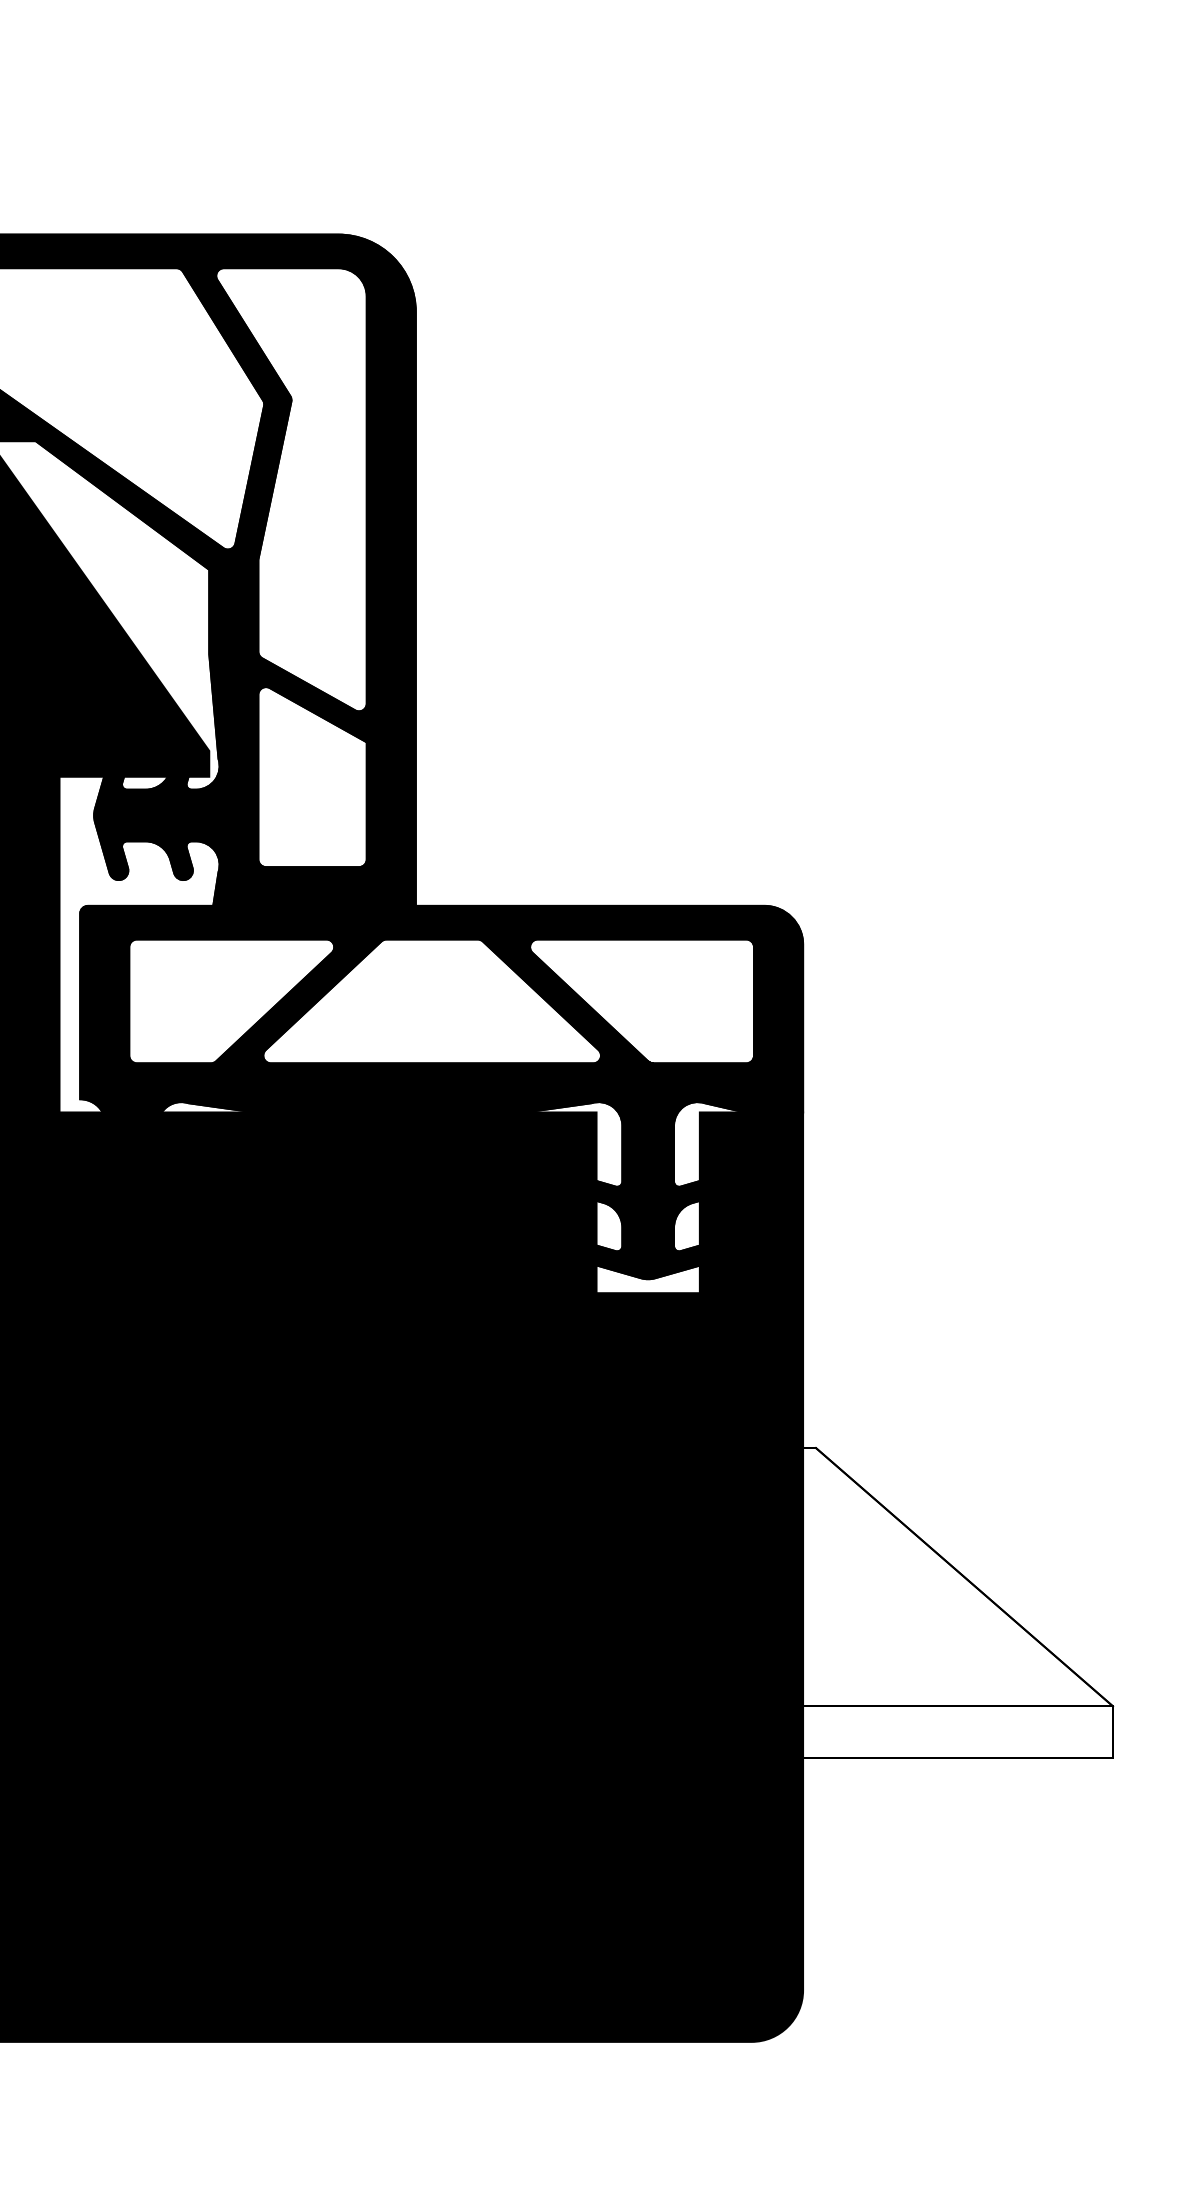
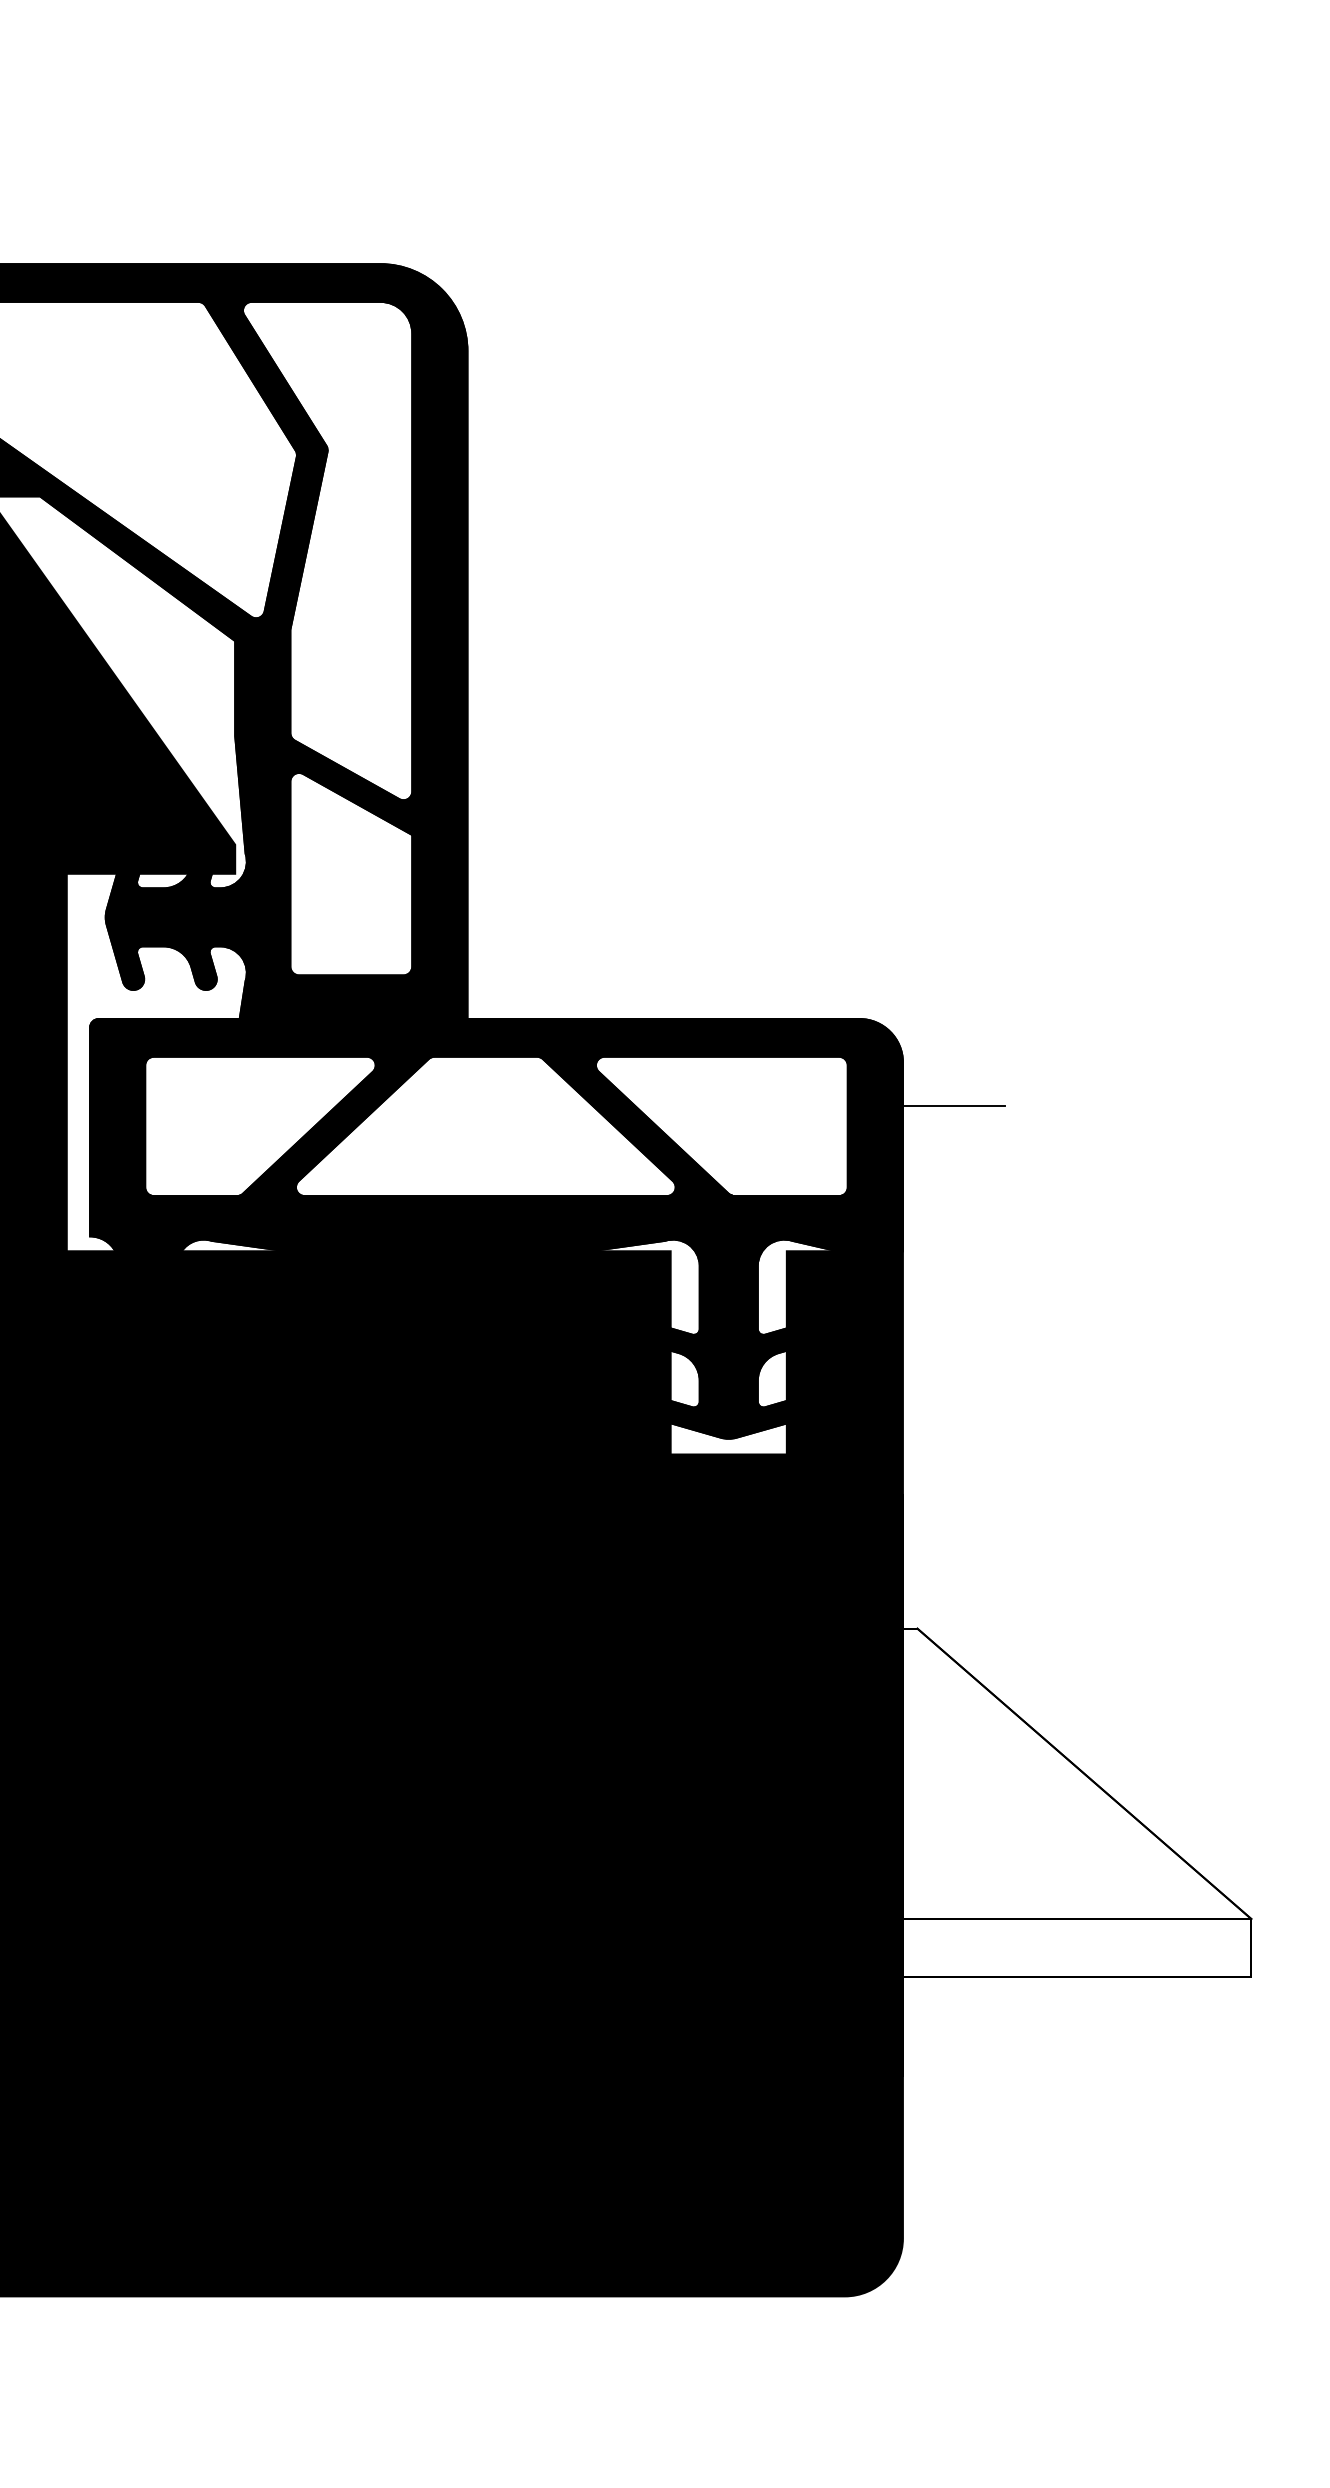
line: (848, 983) -> (953, 1106), added

